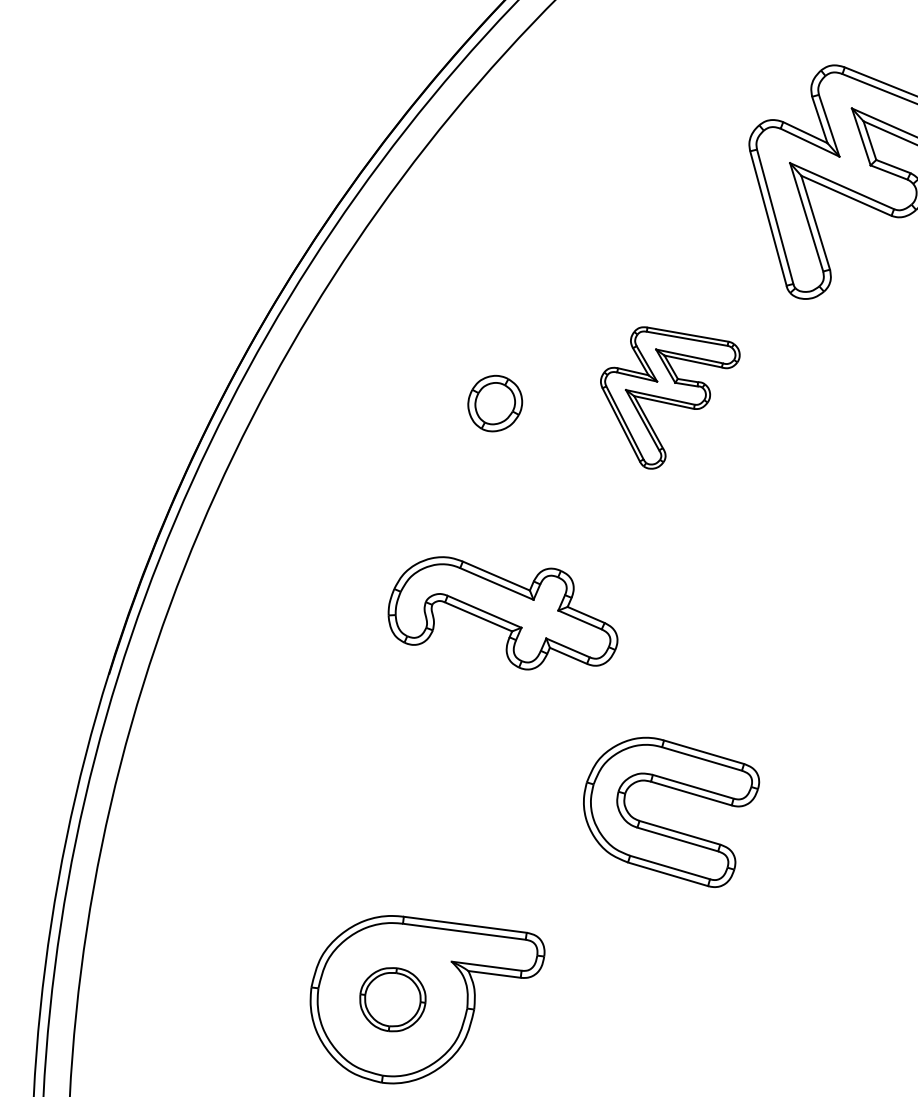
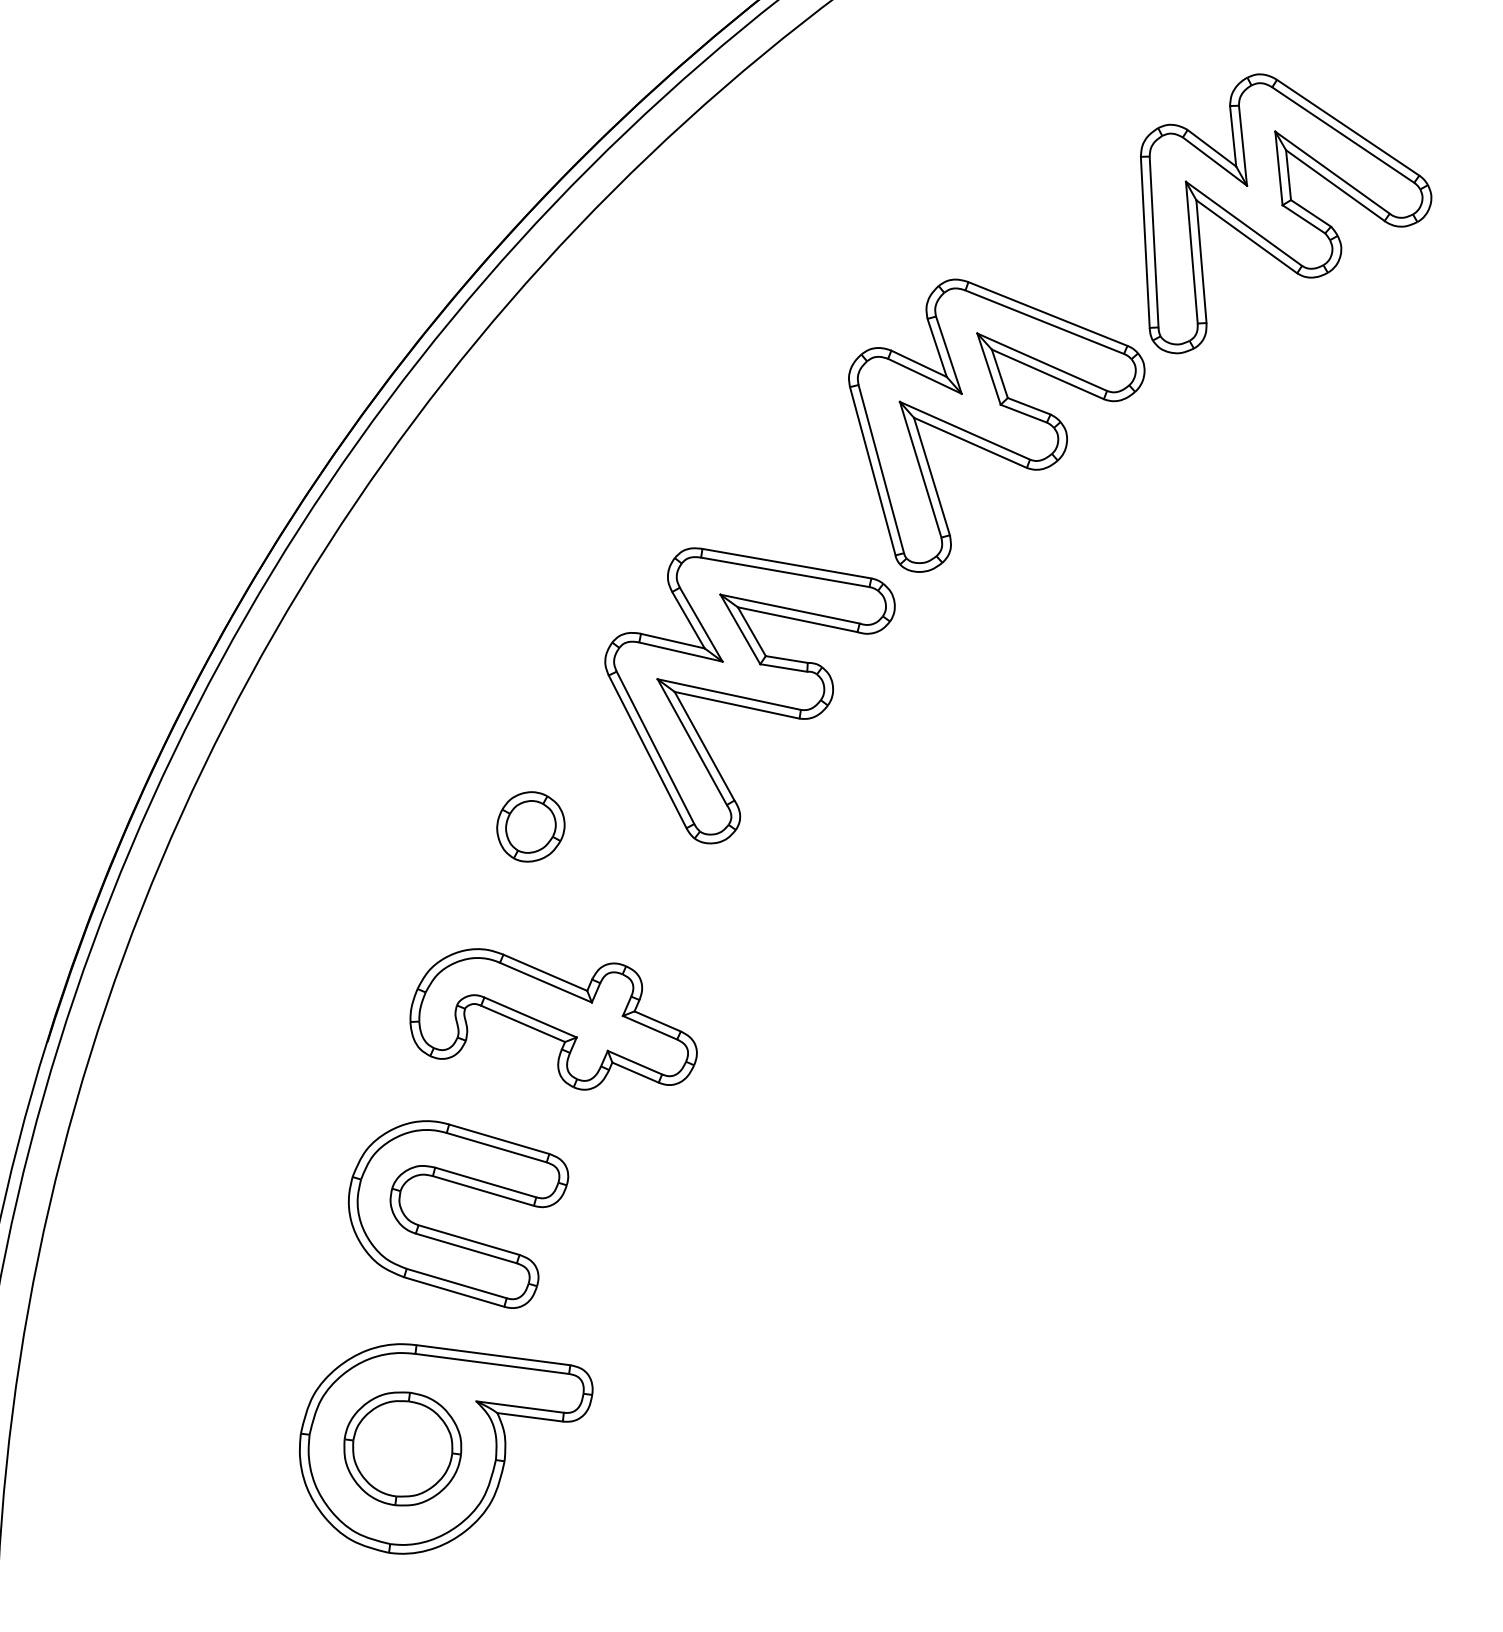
part: (669, 397) -> (749, 695), size x1.67
part: (494, 403) -> (530, 826), moved
part: (502, 613) -> (553, 1019), moved
part: (668, 828) -> (454, 1234), moved
part: (392, 999) -> (402, 1448), size x1.43

